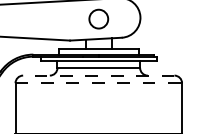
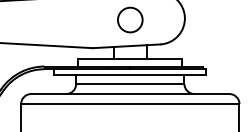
line: (98, 75) -> (129, 93), dashed -> solid
line: (99, 83) -> (131, 104), dashed -> solid

